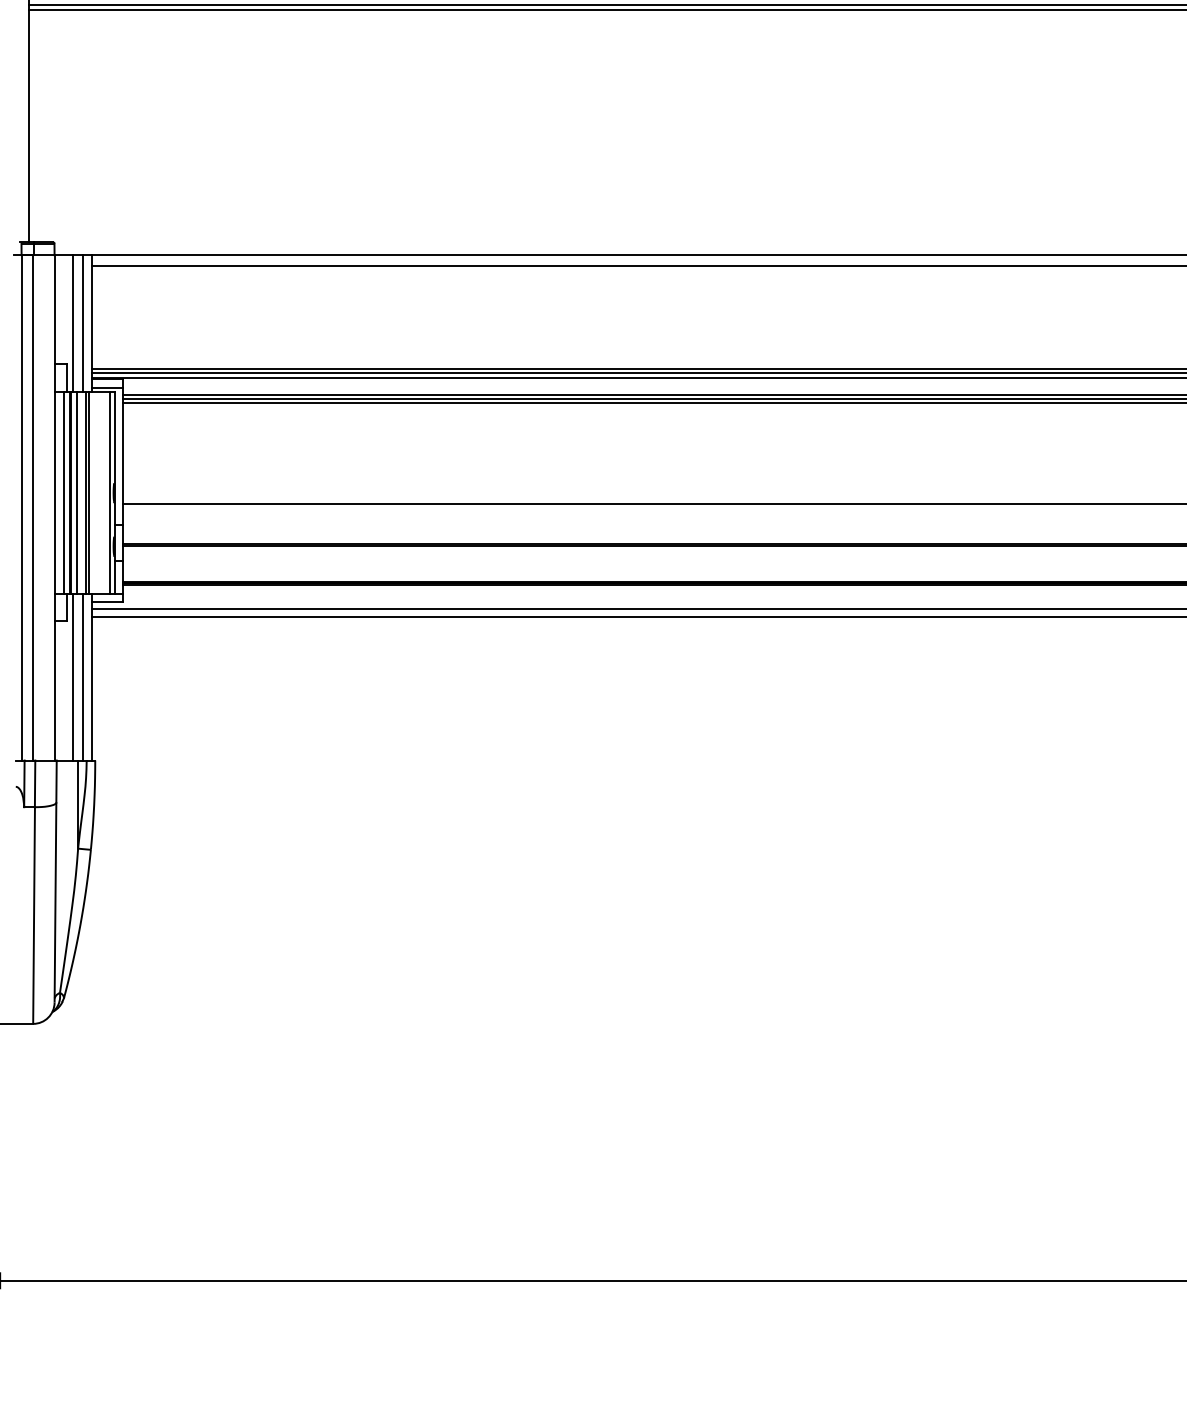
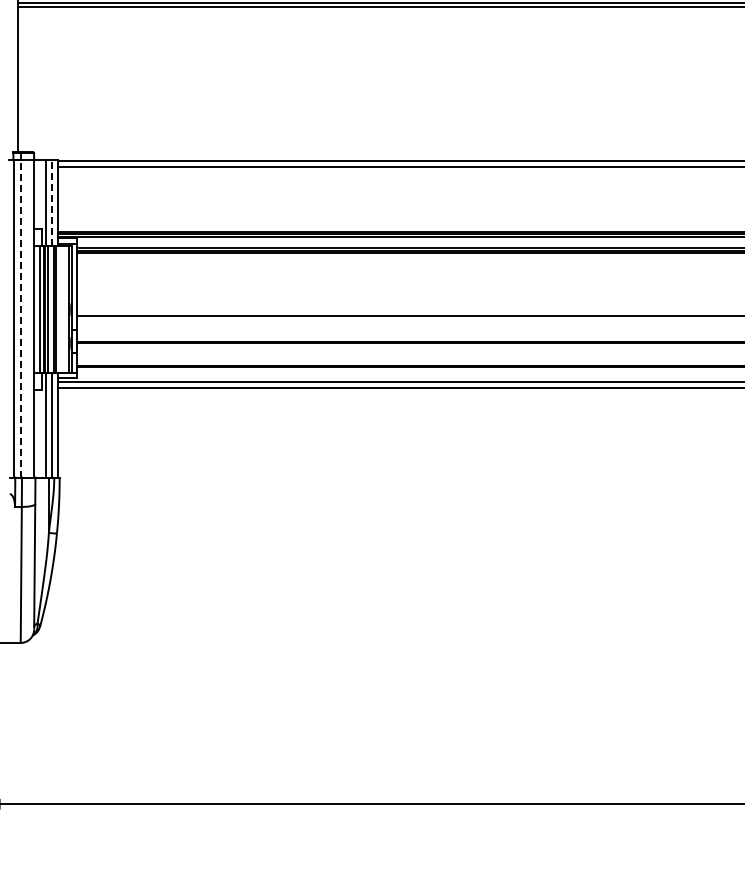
line: (83, 322) -> (52, 202), solid -> dashed
line: (32, 507) -> (20, 318), solid -> dashed

